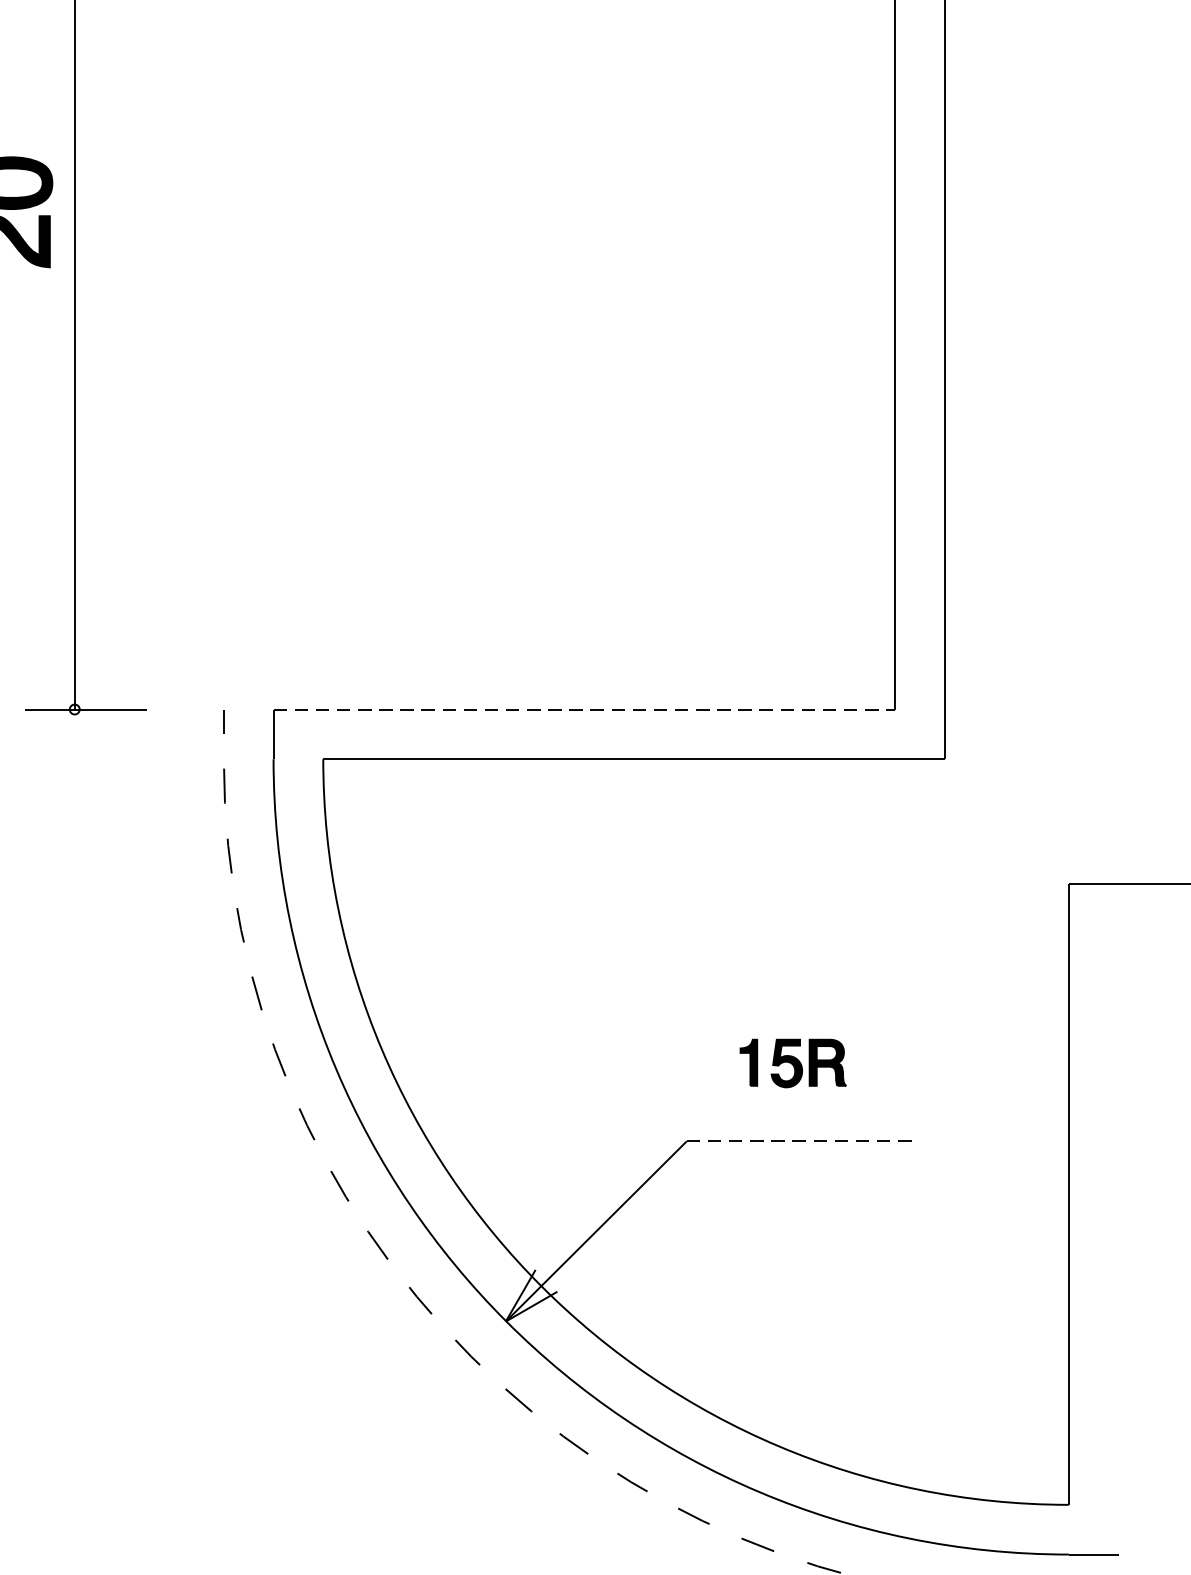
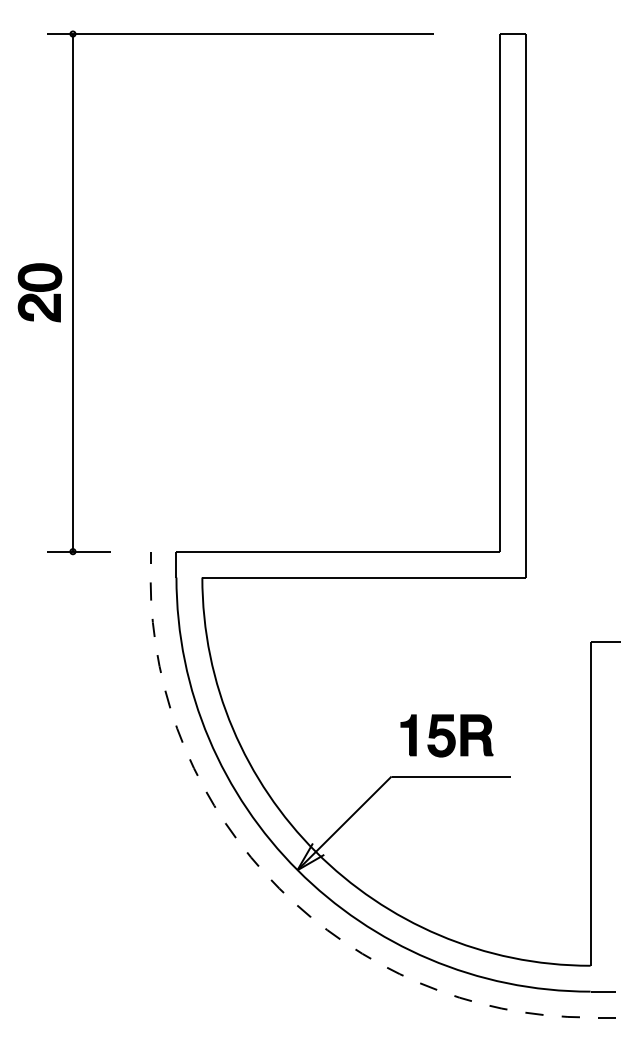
line: (584, 709) -> (338, 551), dashed -> solid
part: (792, 1062) -> (446, 735), size x1.67
line: (801, 1141) -> (451, 776), dashed -> solid

